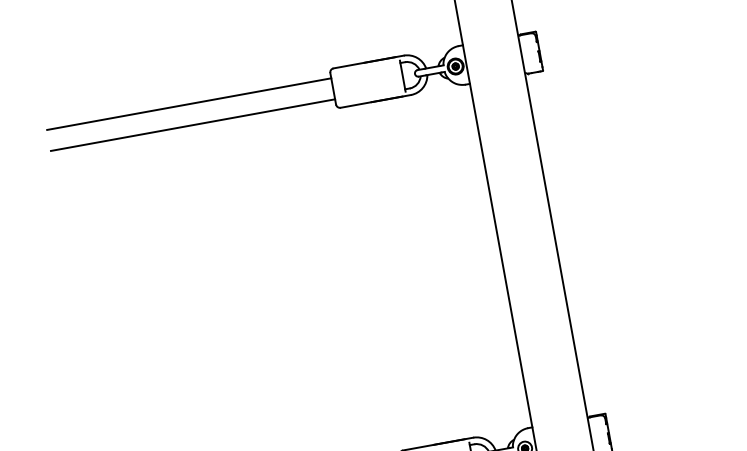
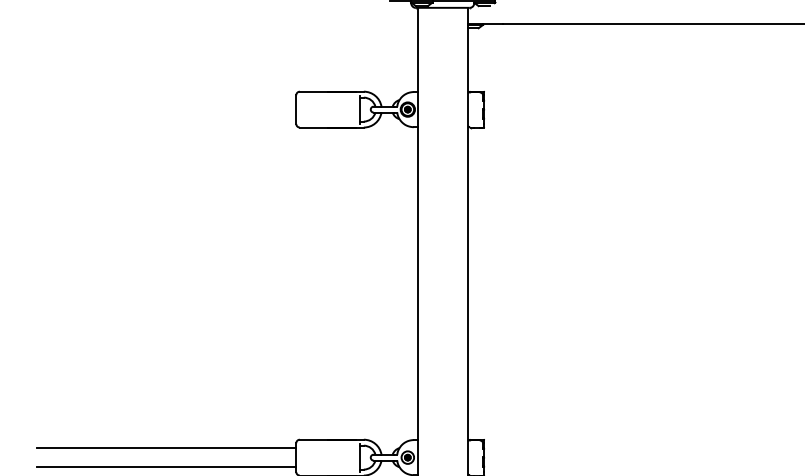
line: (188, 104) -> (166, 100), removed
line: (192, 125) -> (166, 119), removed

